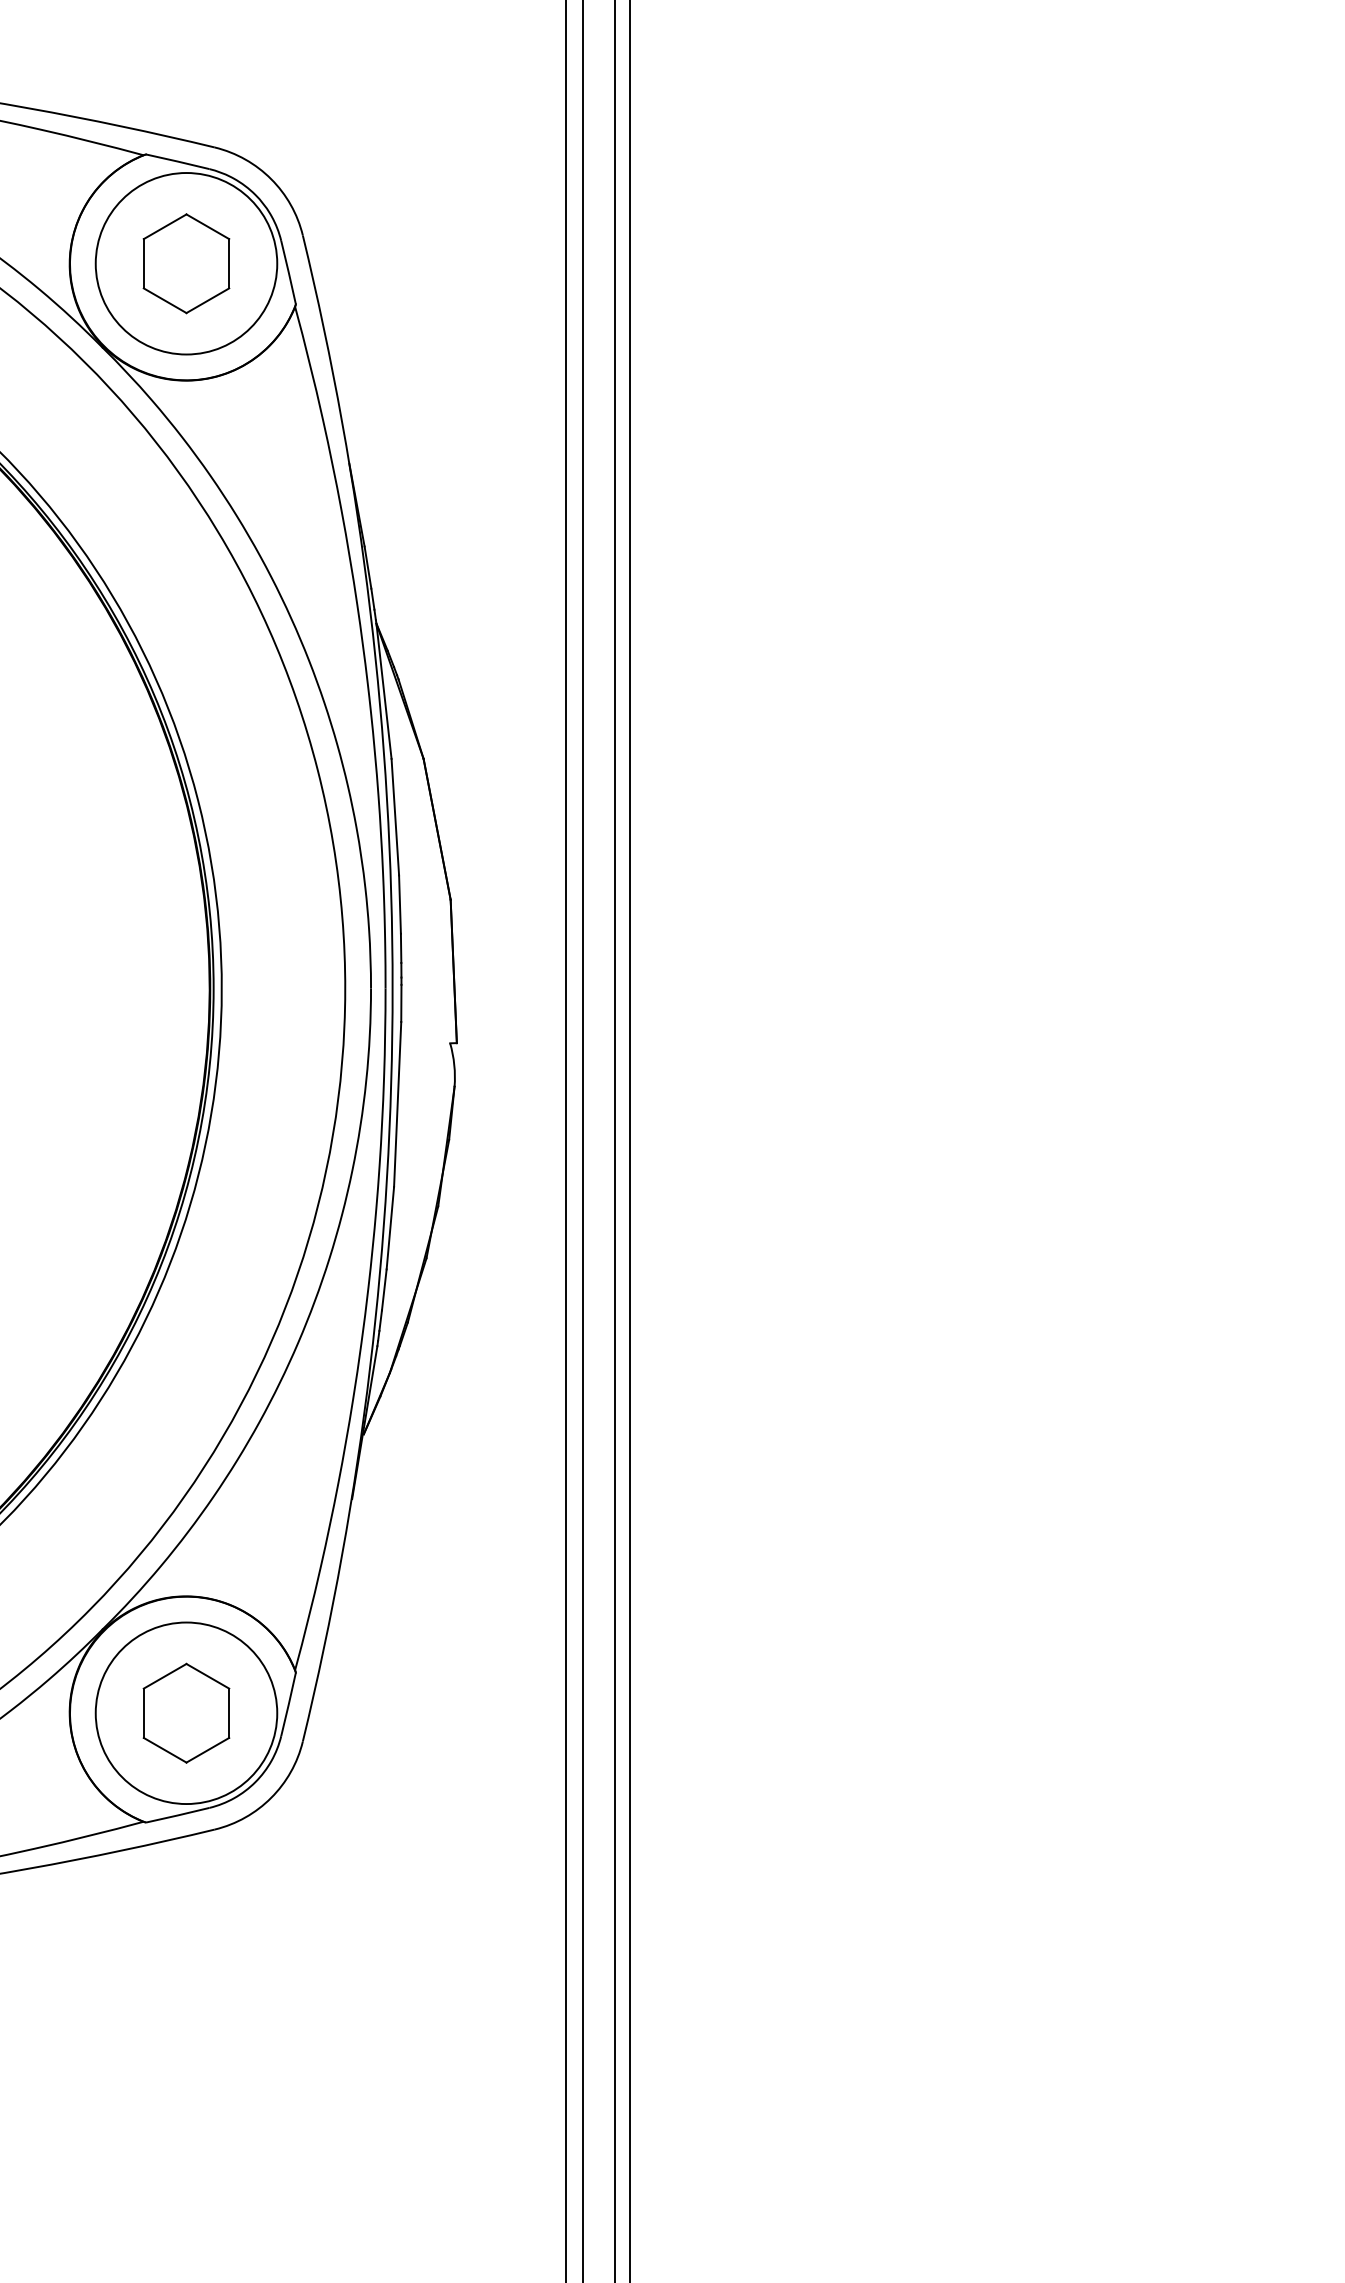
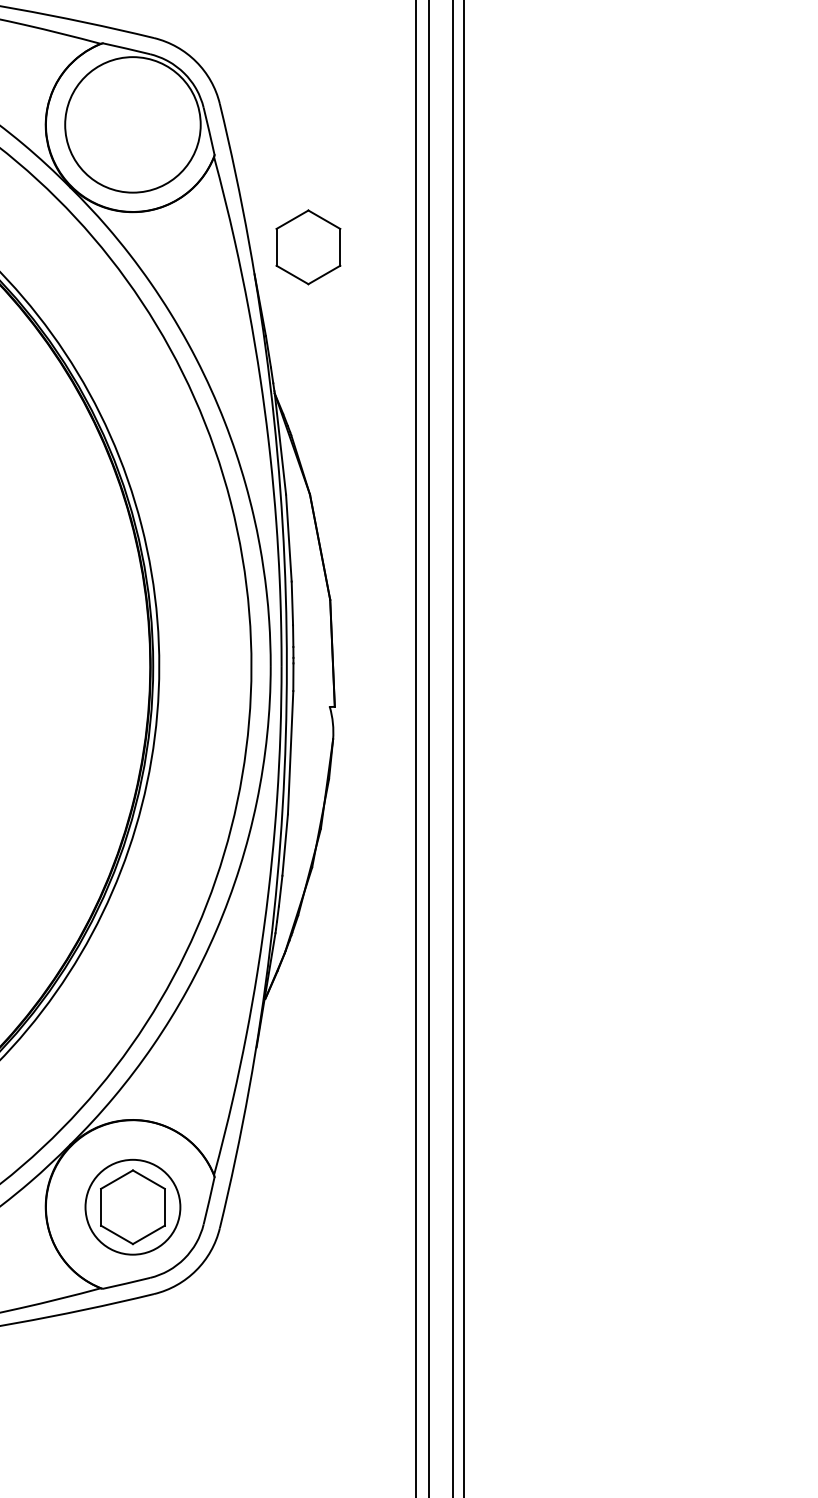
part: (186, 263) -> (308, 247), moved
circle: (186, 1713) -> (132, 1207), size x0.7

